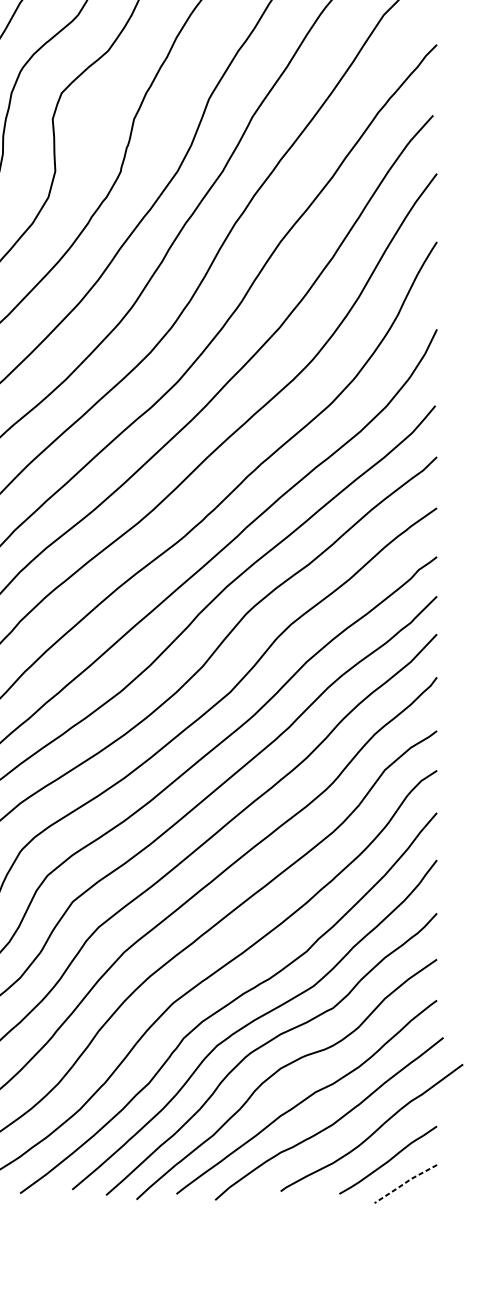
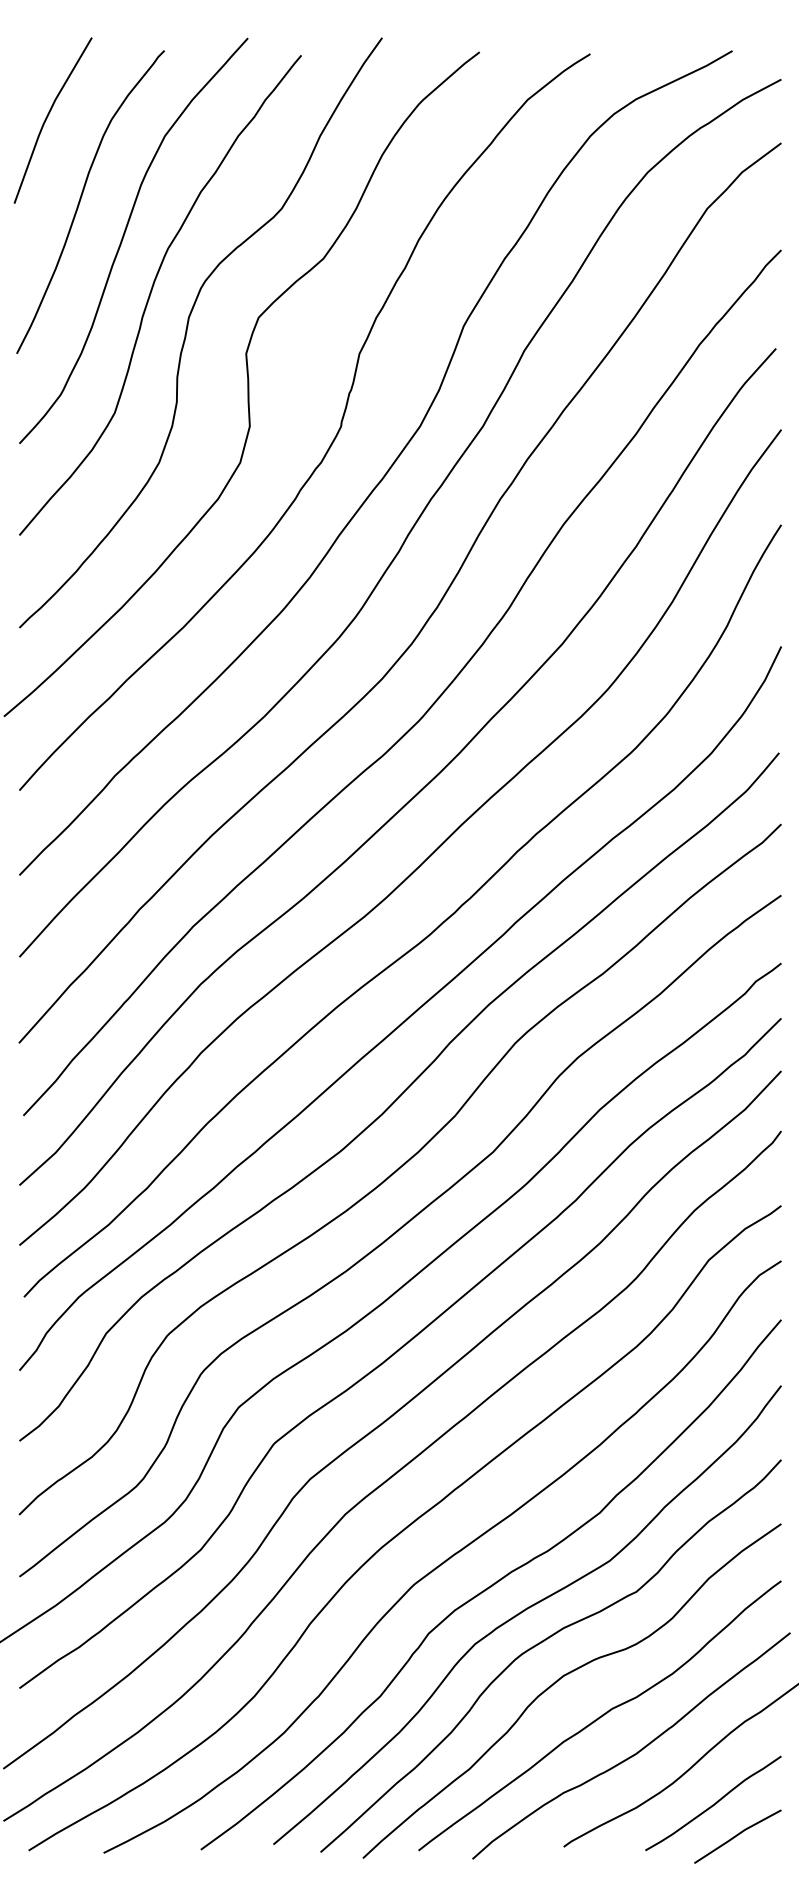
line: (405, 1183) -> (737, 1835), dashed -> solid

